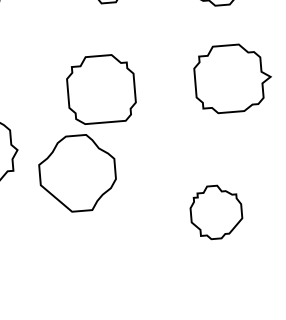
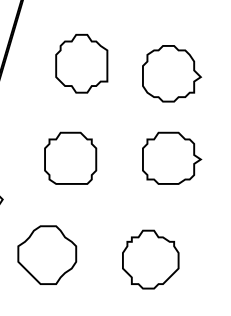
part: (77, 172) -> (47, 254), moved
part: (215, 212) -> (150, 259), size x1.43

